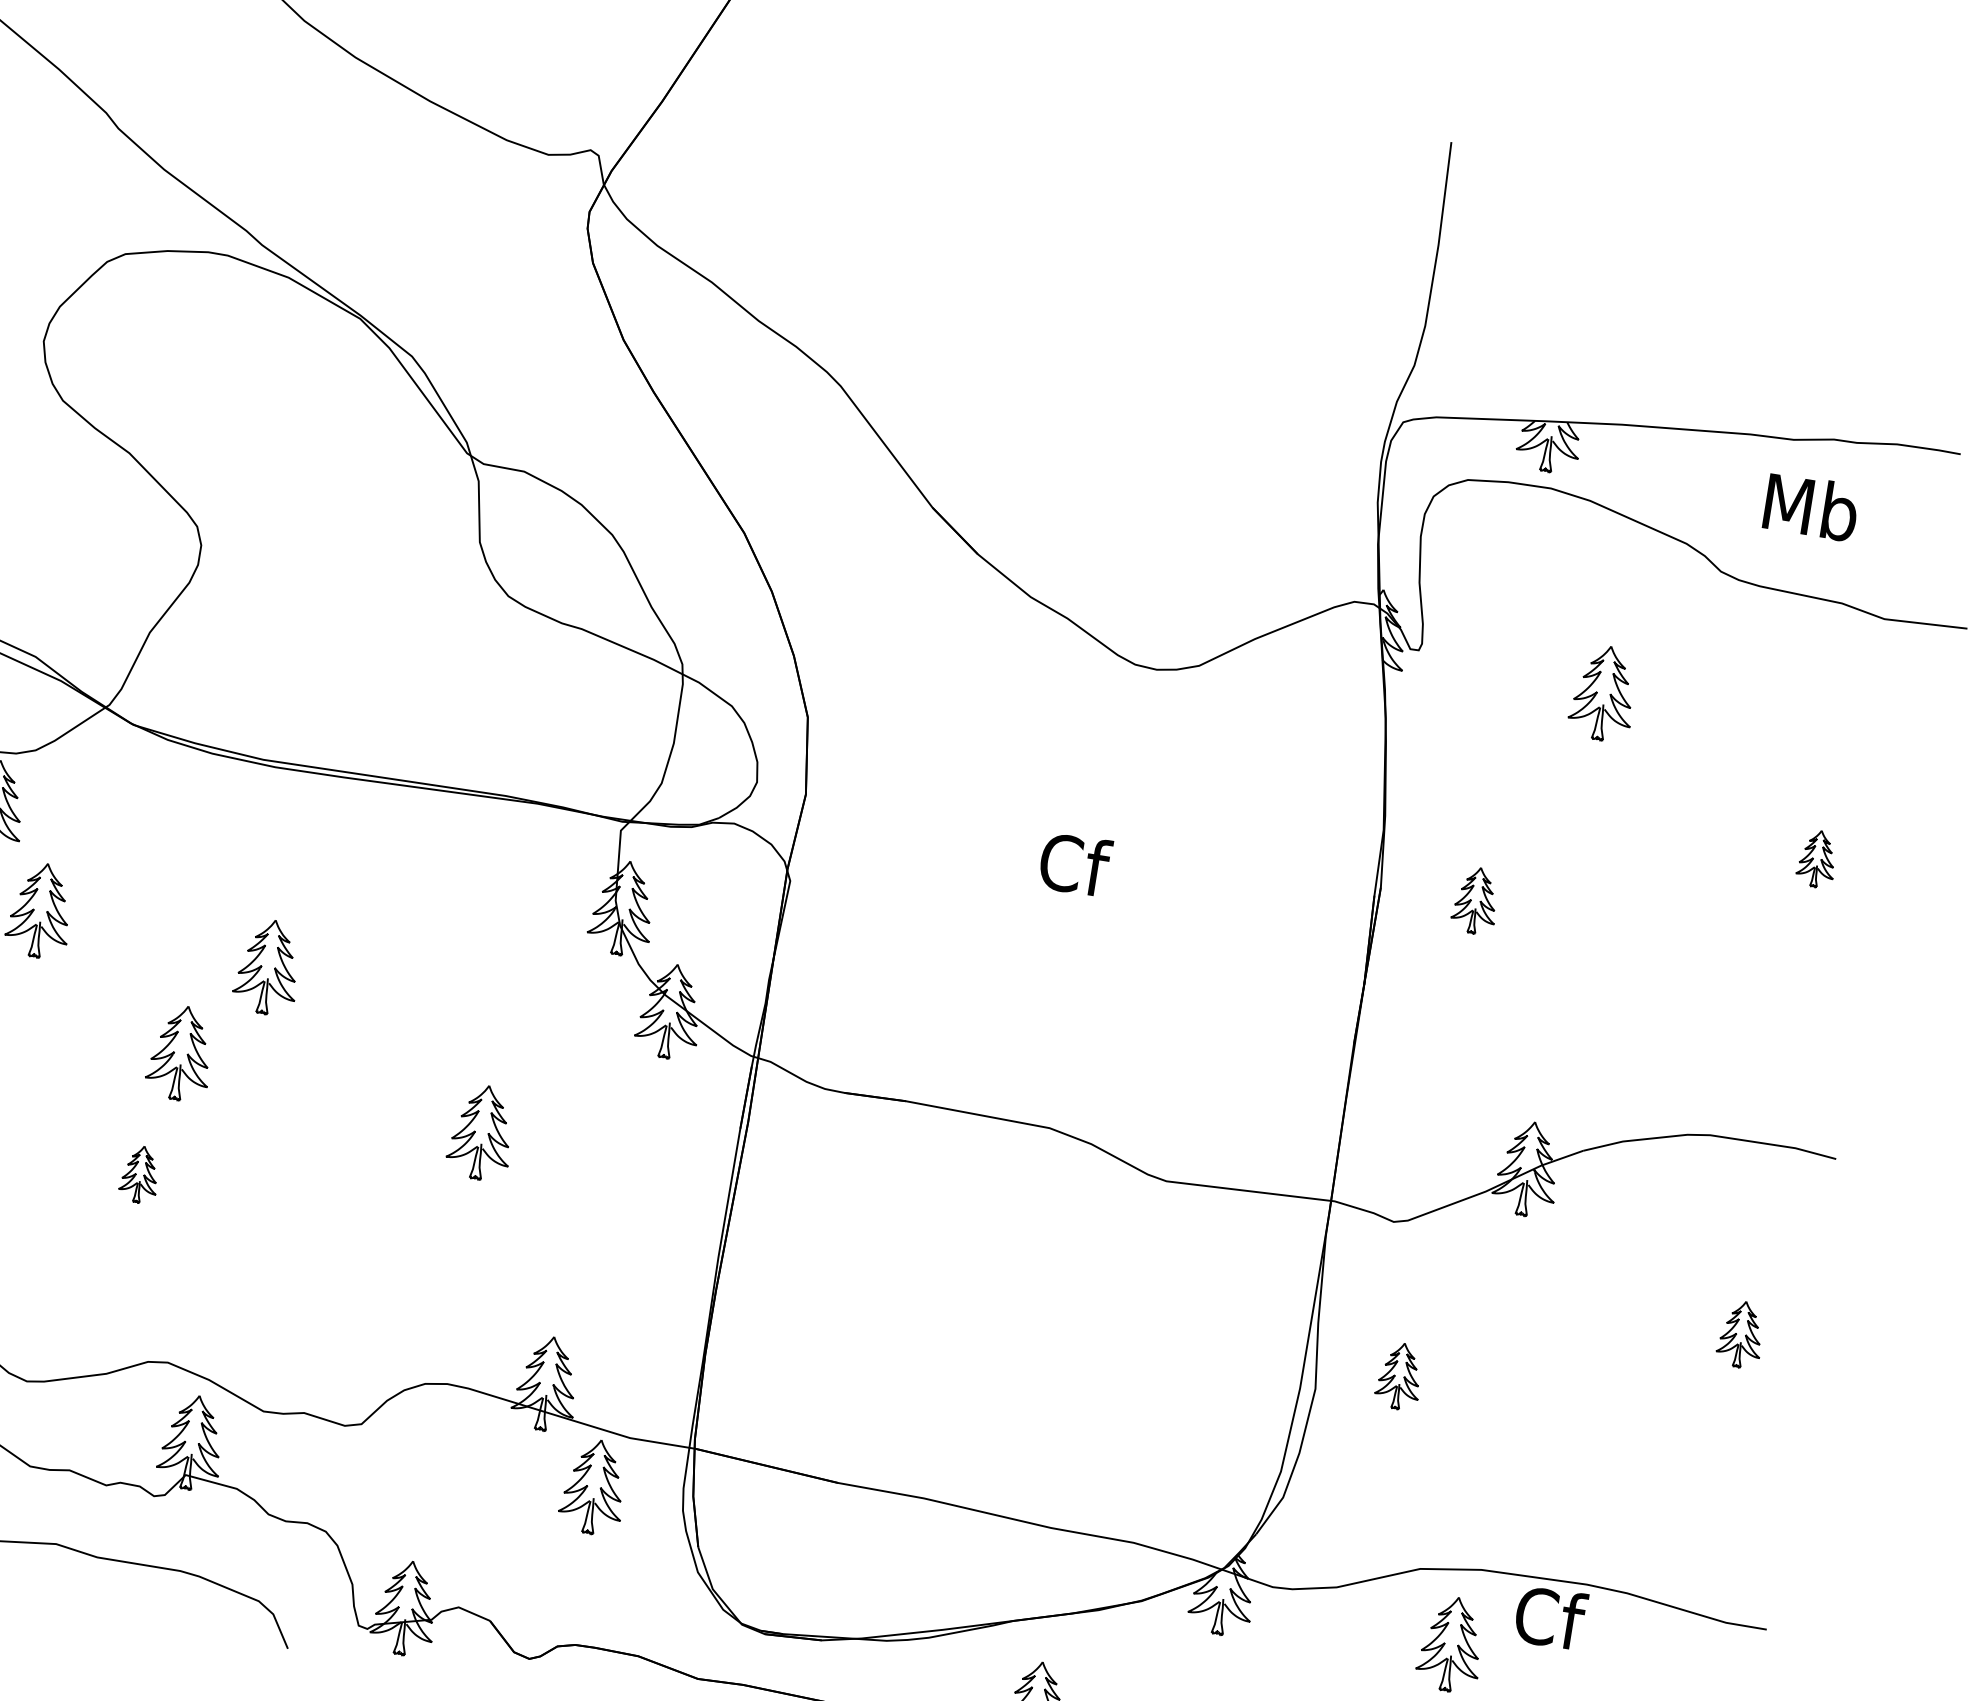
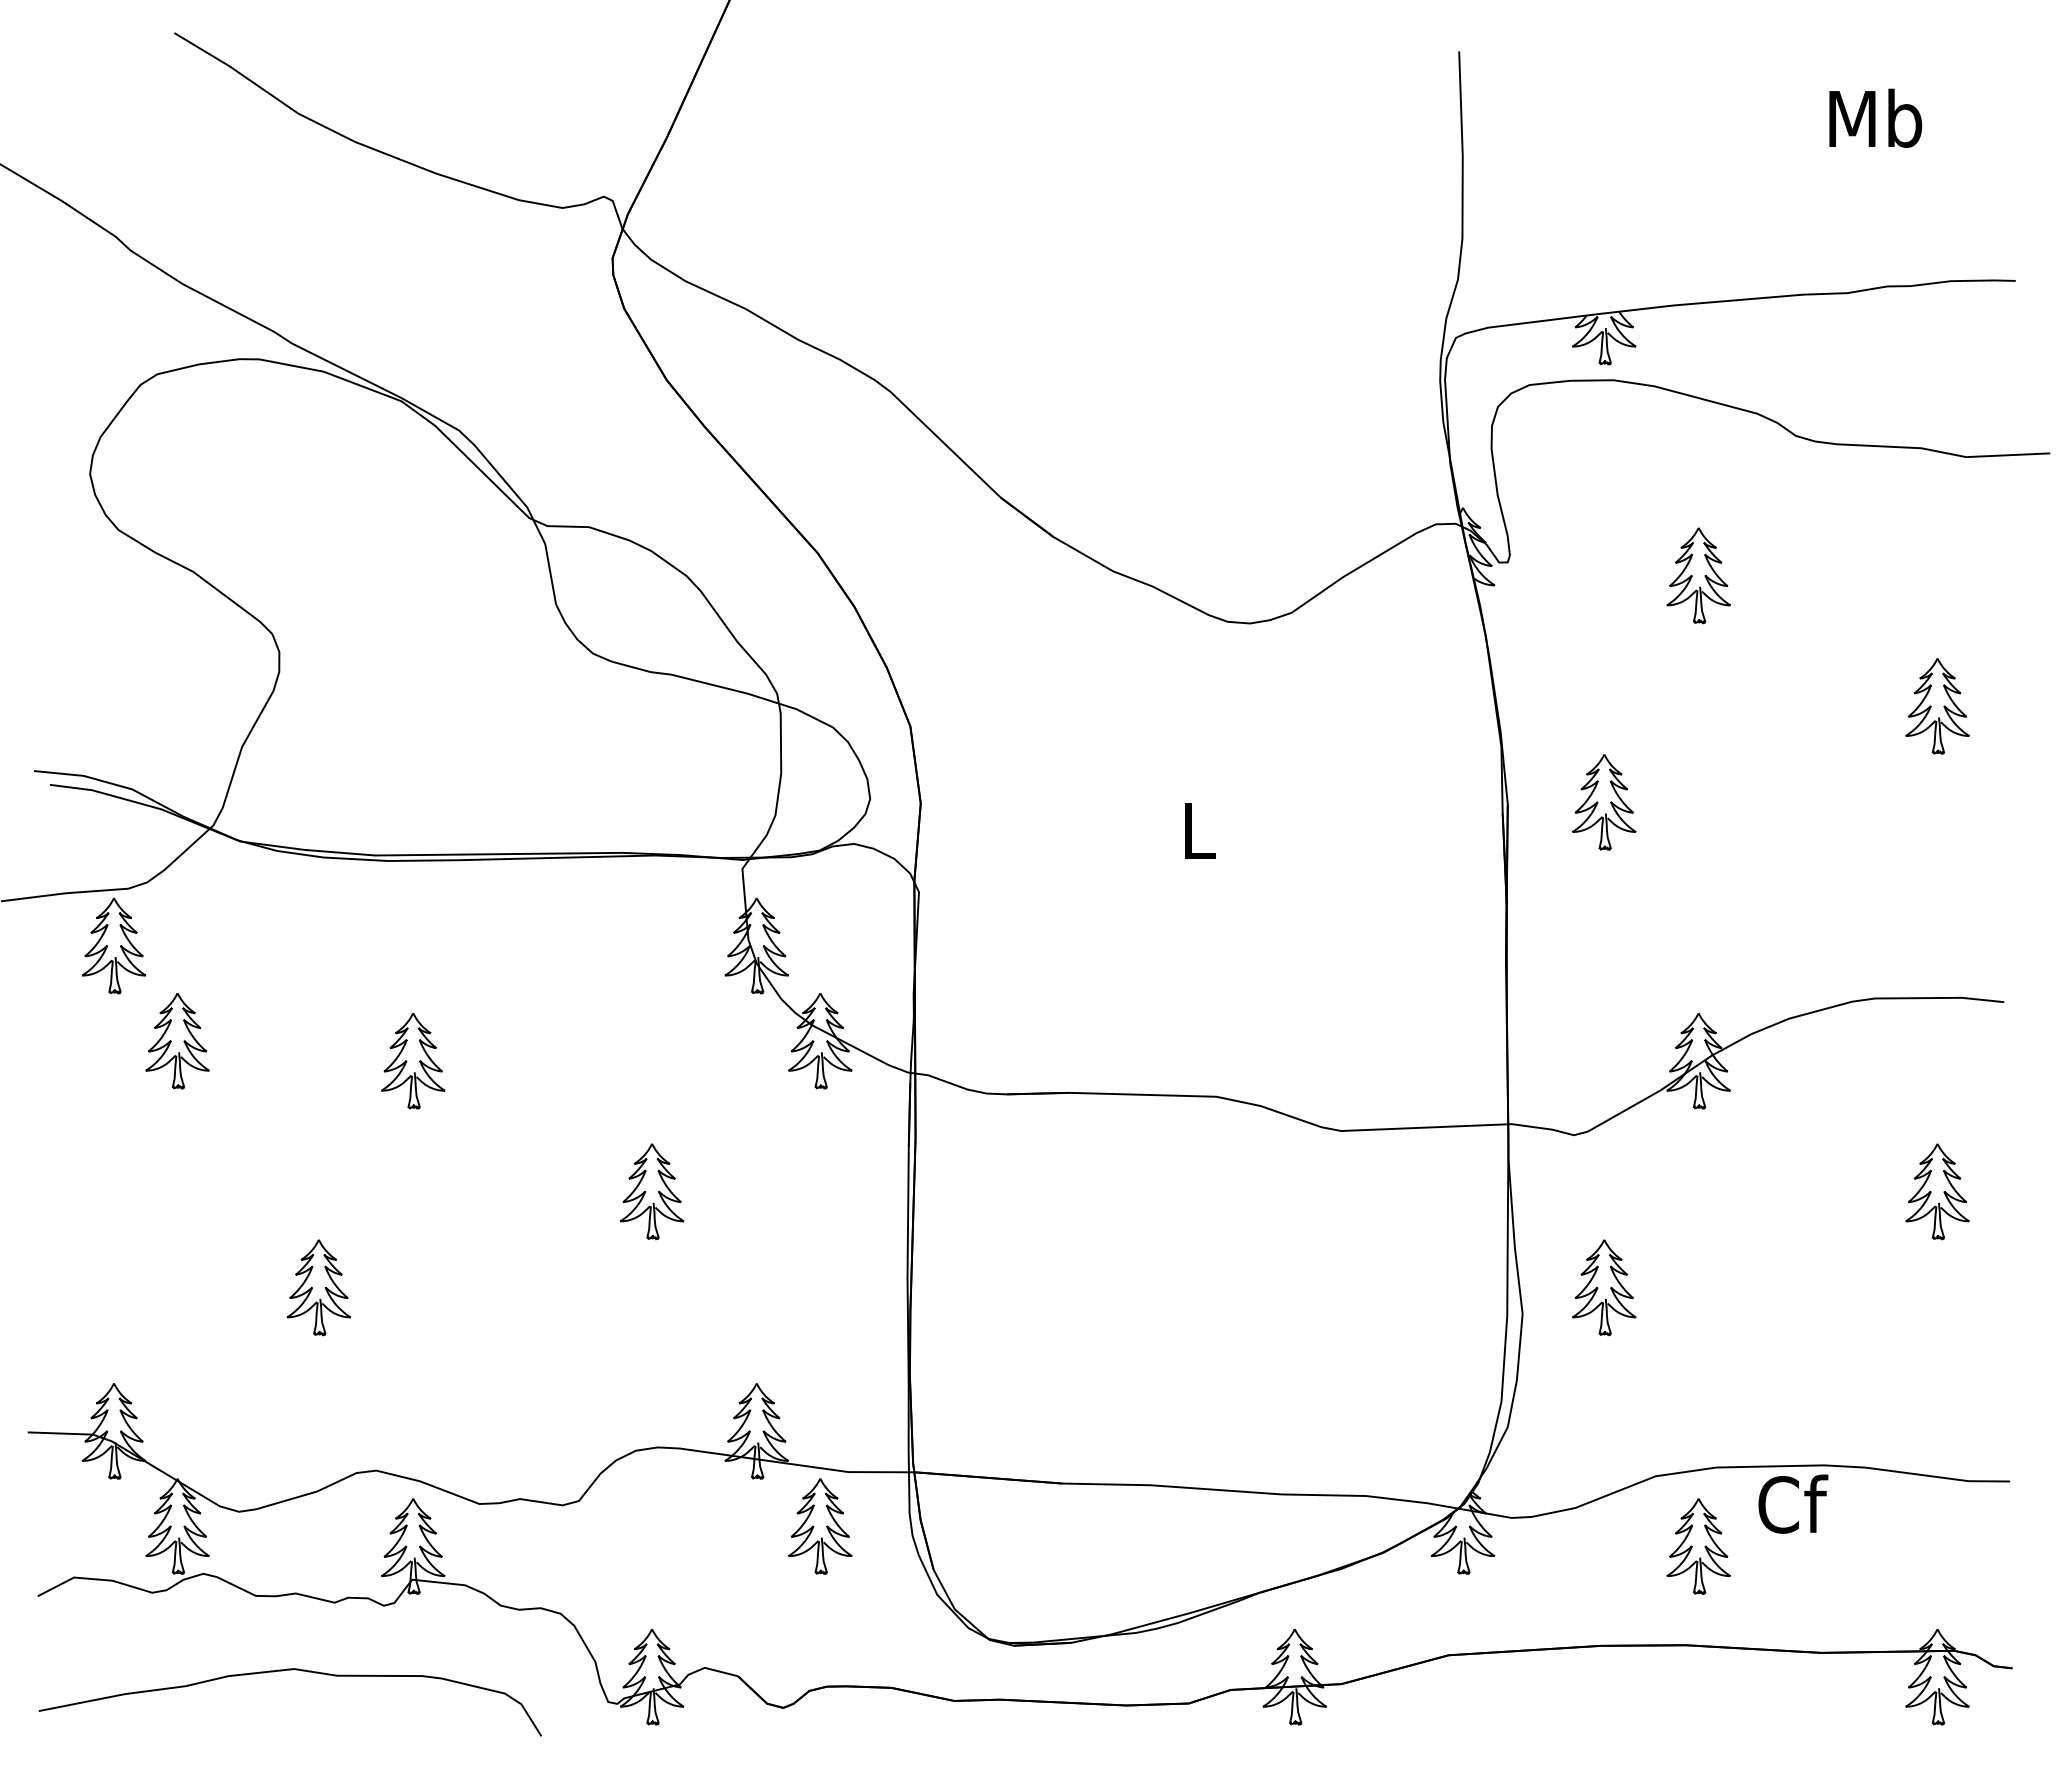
text: (1811, 506) -> (1875, 117), moved
part: (1817, 858) -> (1937, 706), size x1.67
text: (1075, 863) -> (1200, 829), Cf -> L
part: (1475, 900) -> (1604, 802), size x1.43
part: (181, 1053) -> (340, 1160), removed
part: (139, 1174) -> (318, 1287), size x1.67
part: (1741, 1334) -> (1937, 1191), size x1.43
part: (1399, 1375) -> (1604, 1287), size x1.43

